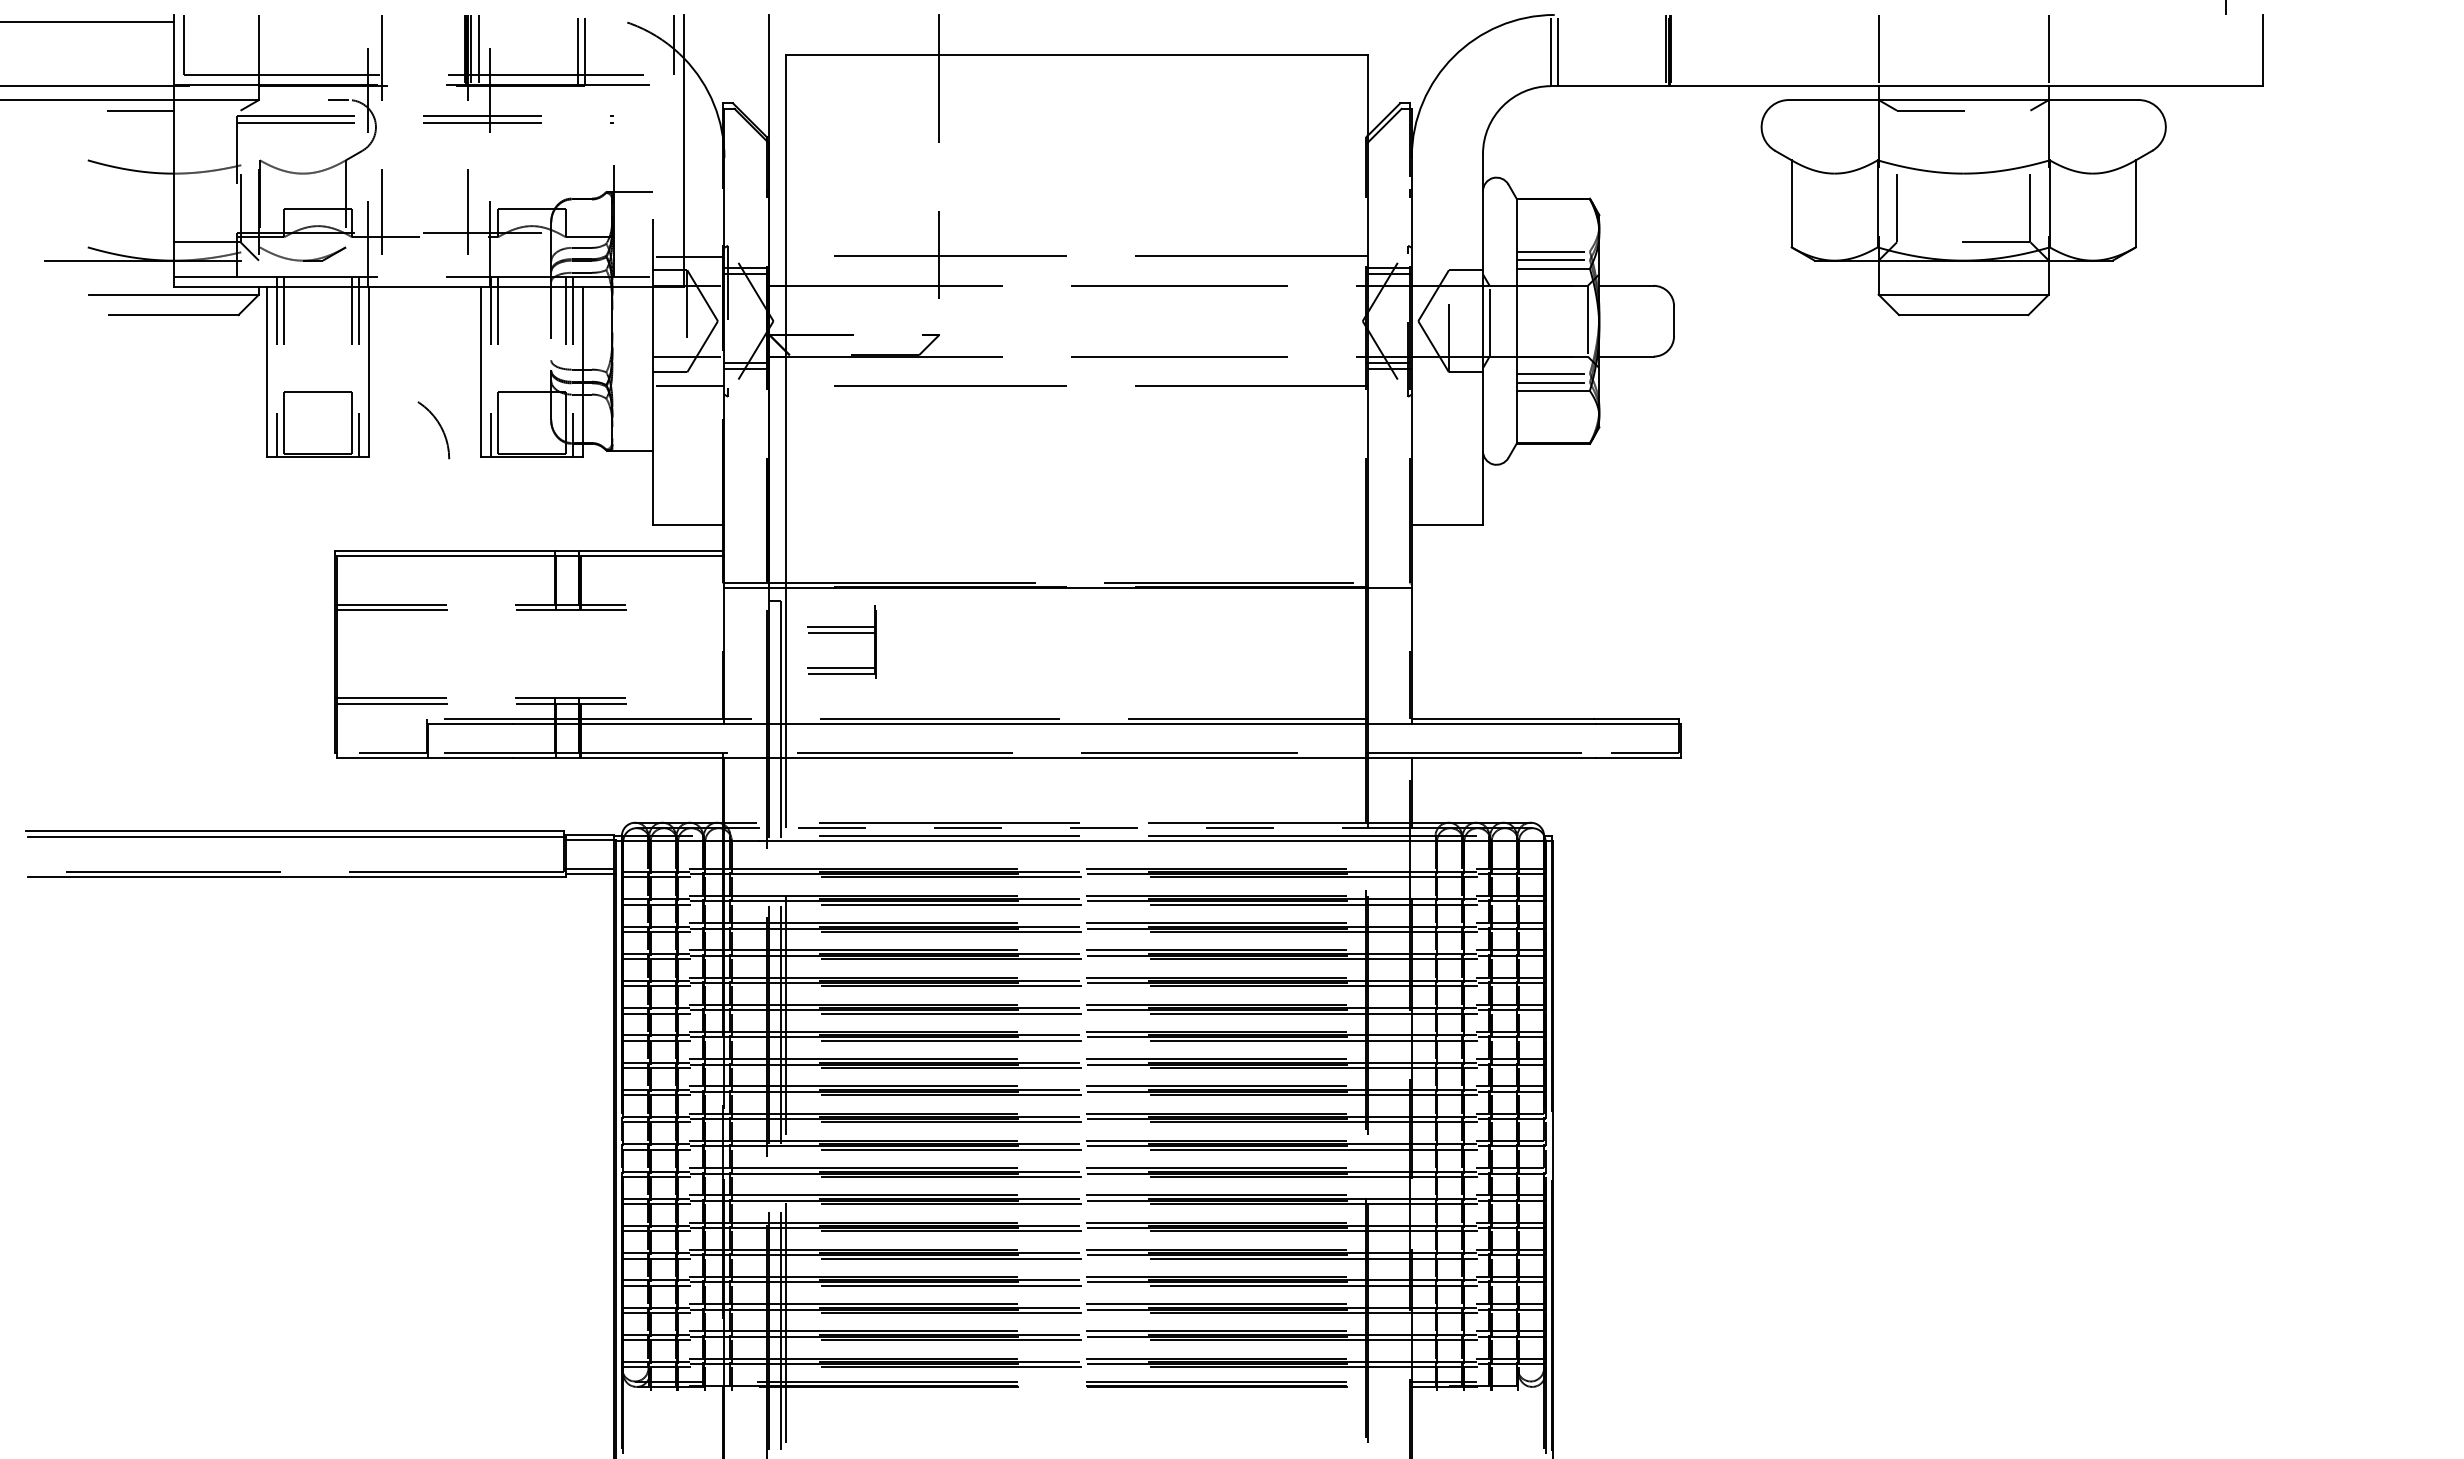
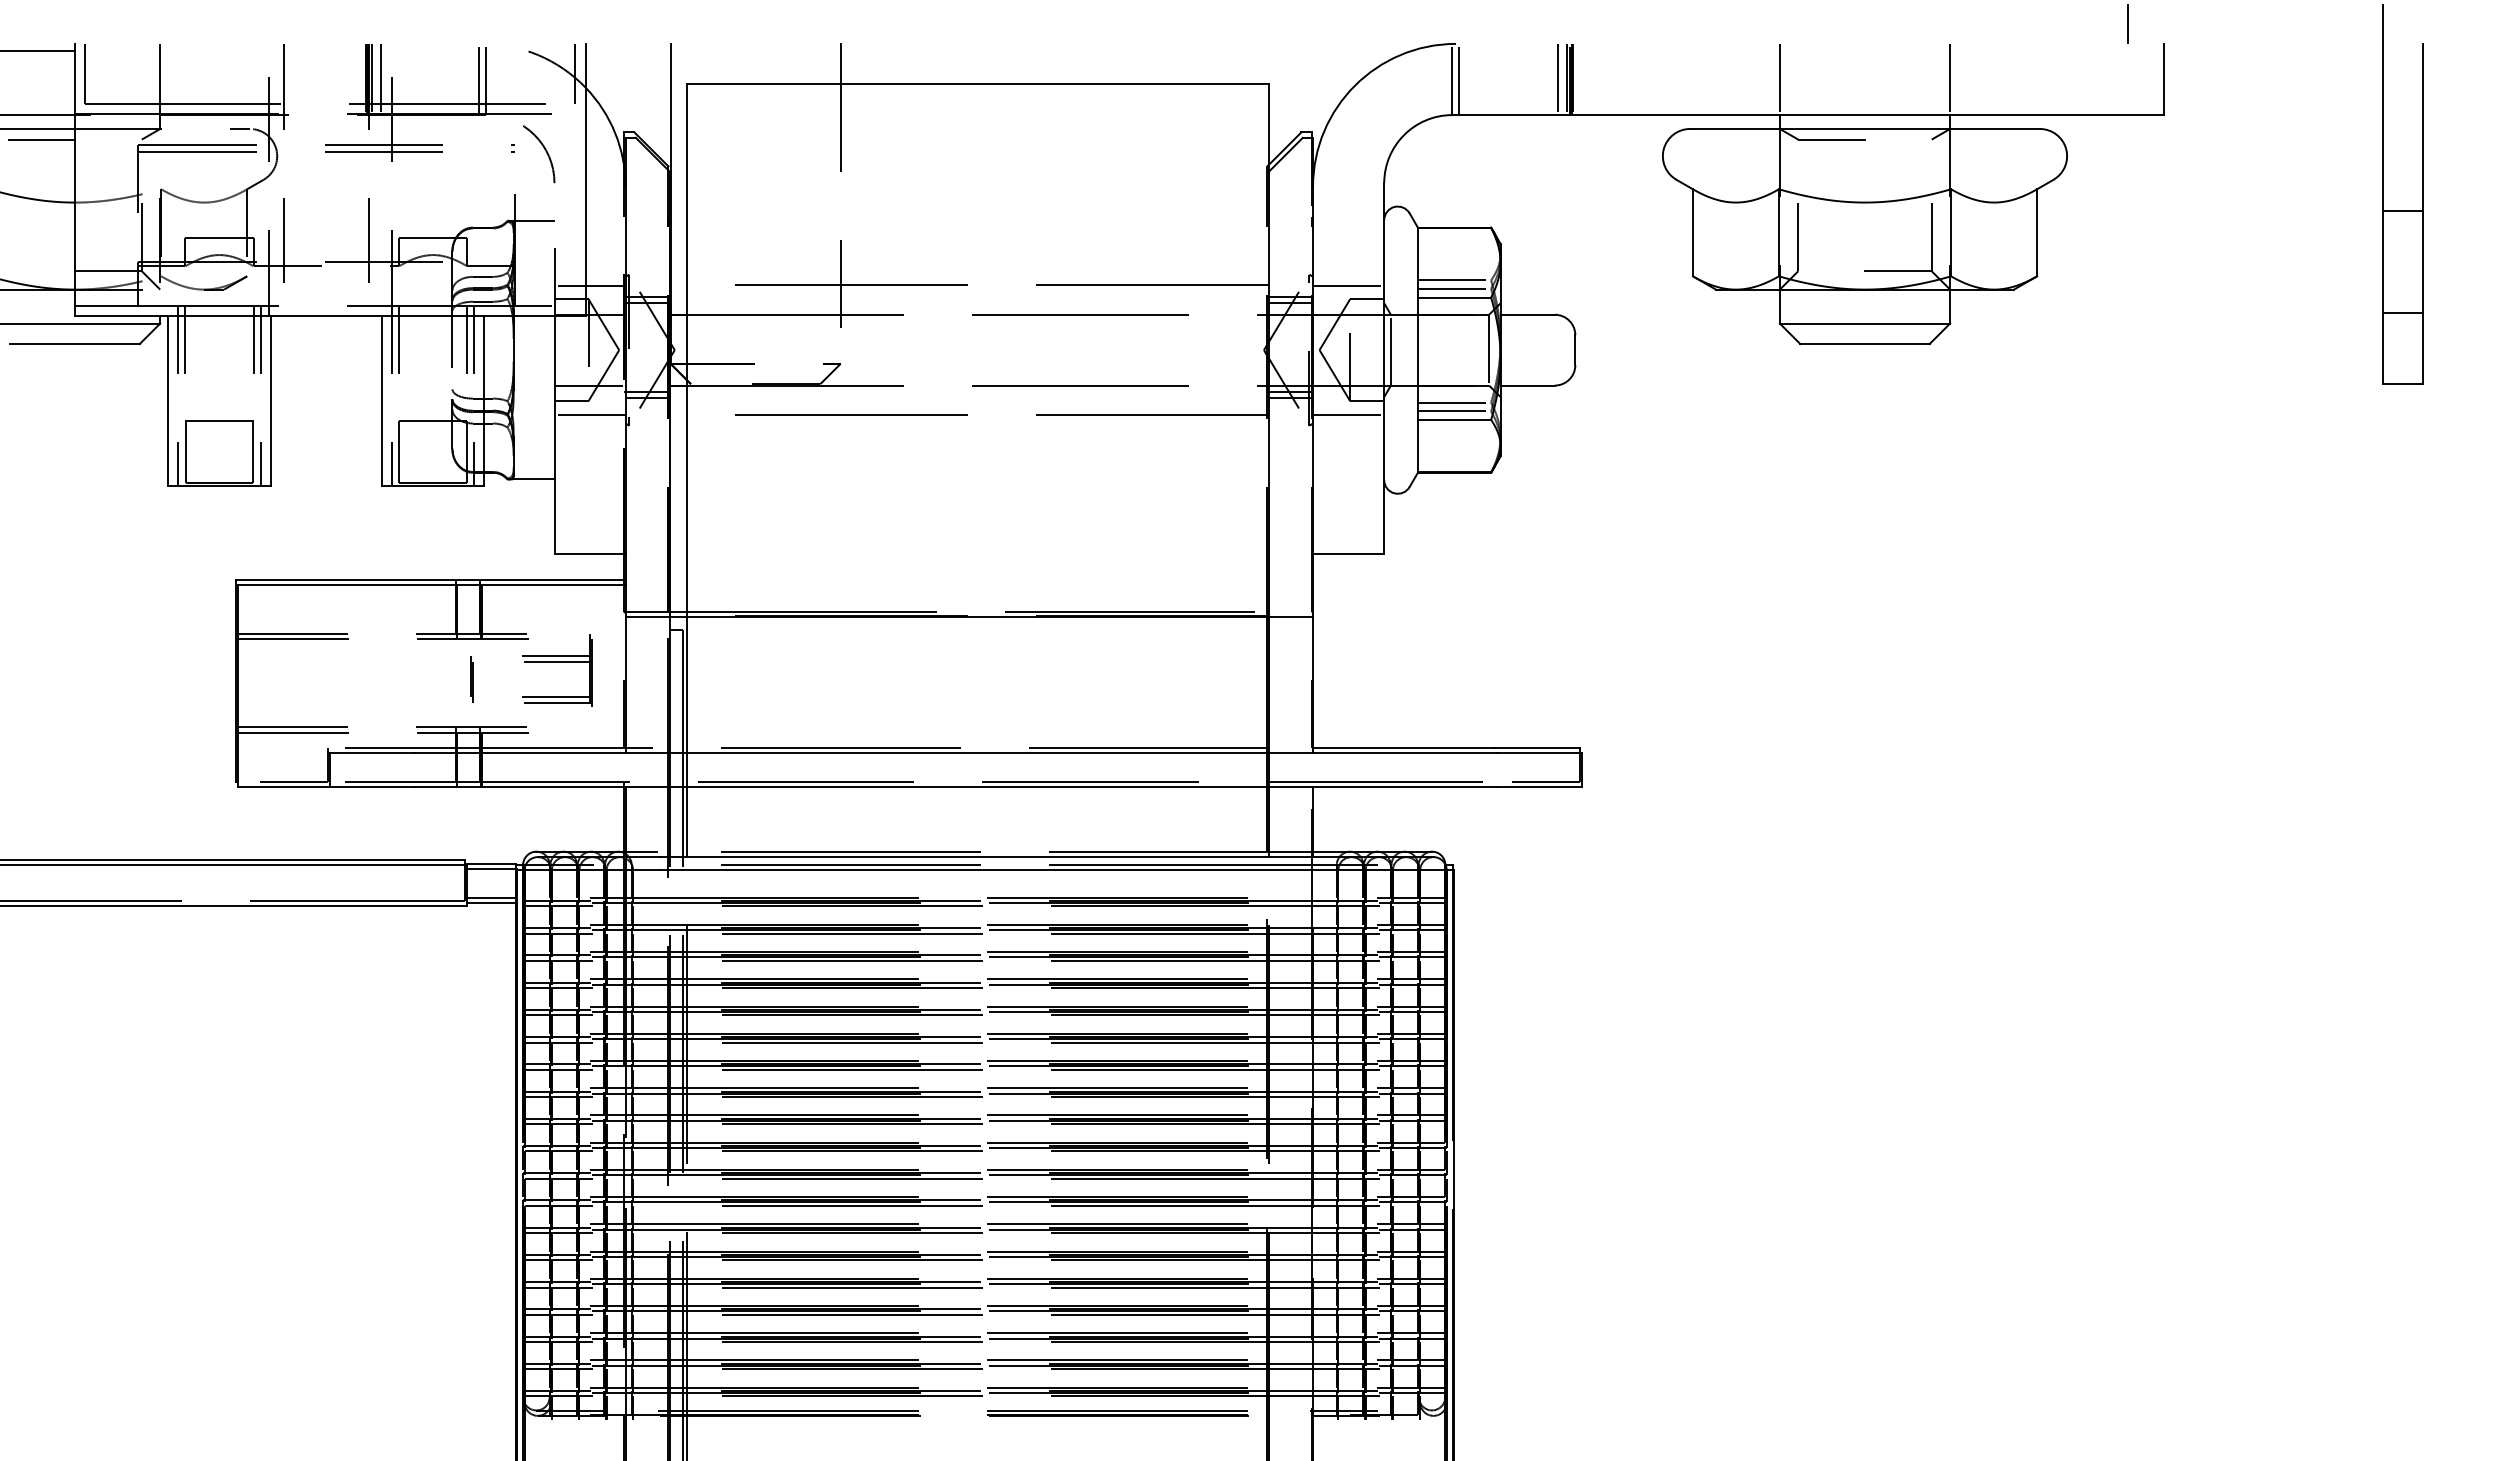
line: (1657, 50) -> (1558, 79), added
line: (1447, 256) -> (1348, 285), added
line: (1447, 385) -> (1348, 414), added
arc: (440, 427) -> (545, 151), moved
part: (842, 633) -> (557, 662), moved
line: (570, 650) -> (471, 679), added
line: (1084, 828) -> (985, 857), dashed -> solid

